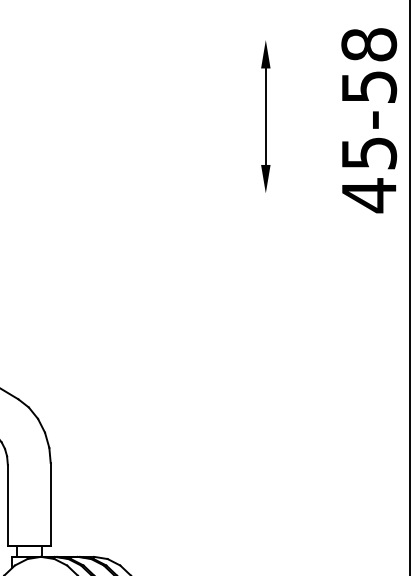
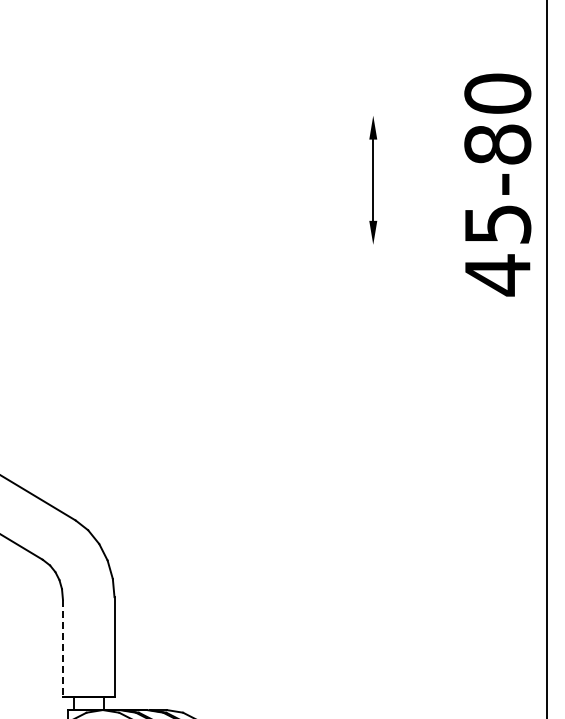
text: (368, 65) -> (497, 118), 45-58 -> 45-80
part: (265, 116) -> (372, 179), size x0.7
line: (7, 505) -> (62, 648), solid -> dashed

